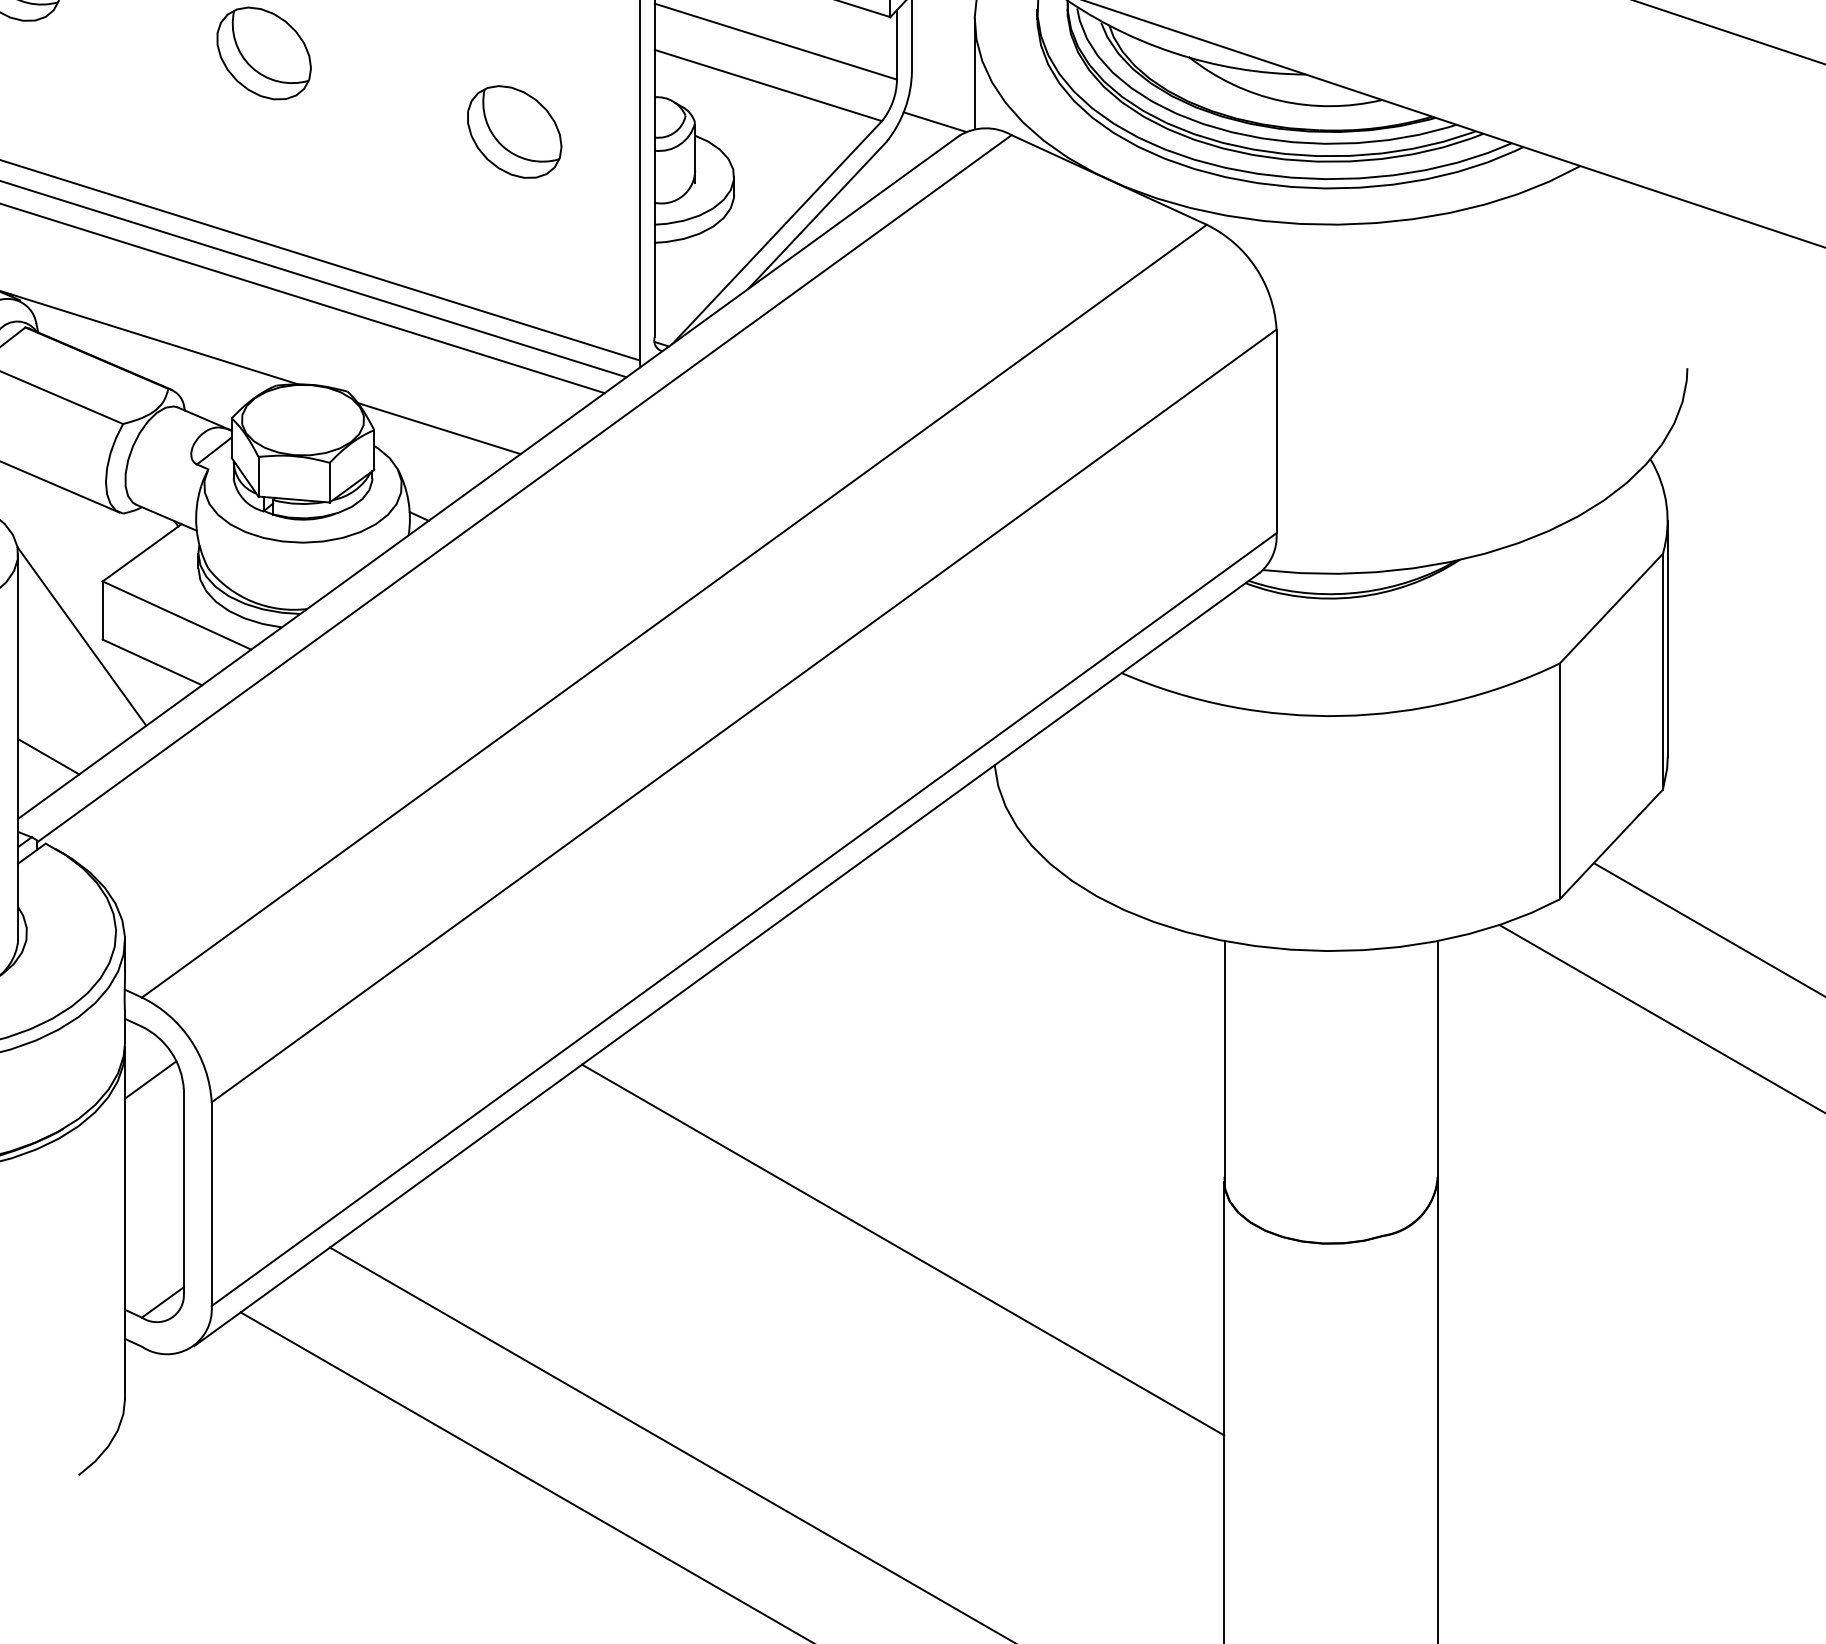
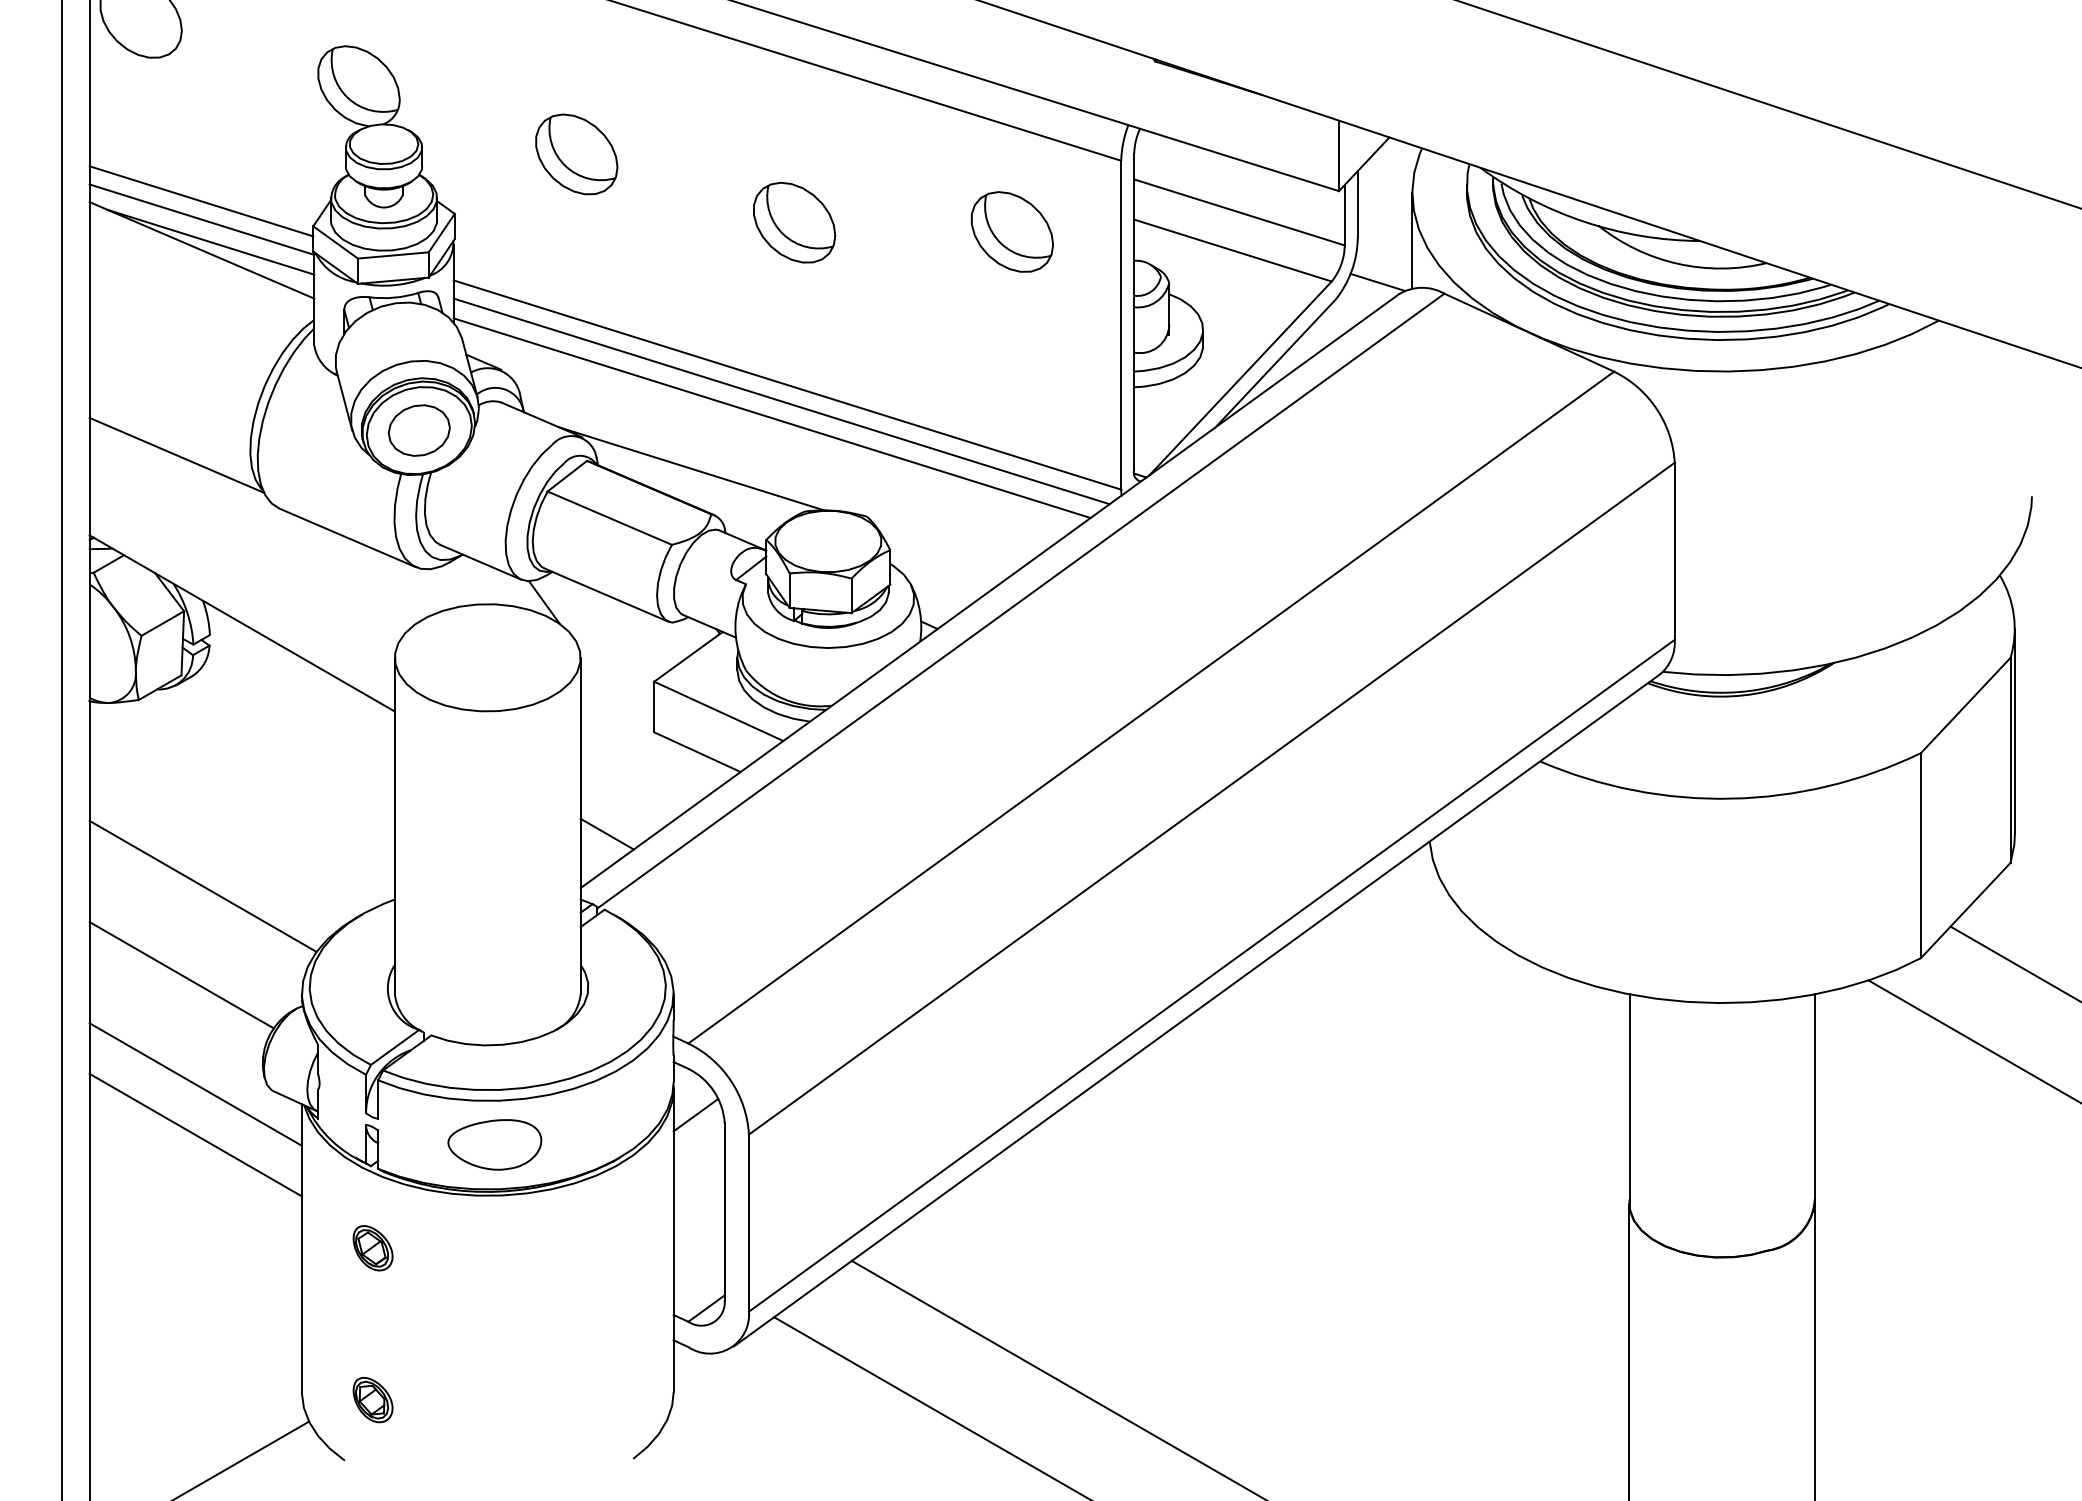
part: (514, 131) -> (1012, 231), moved
line: (438, 428) -> (946, 548), removed
line: (82, 636) -> (636, 729), removed
line: (902, 1249) -> (1349, 1262), removed

